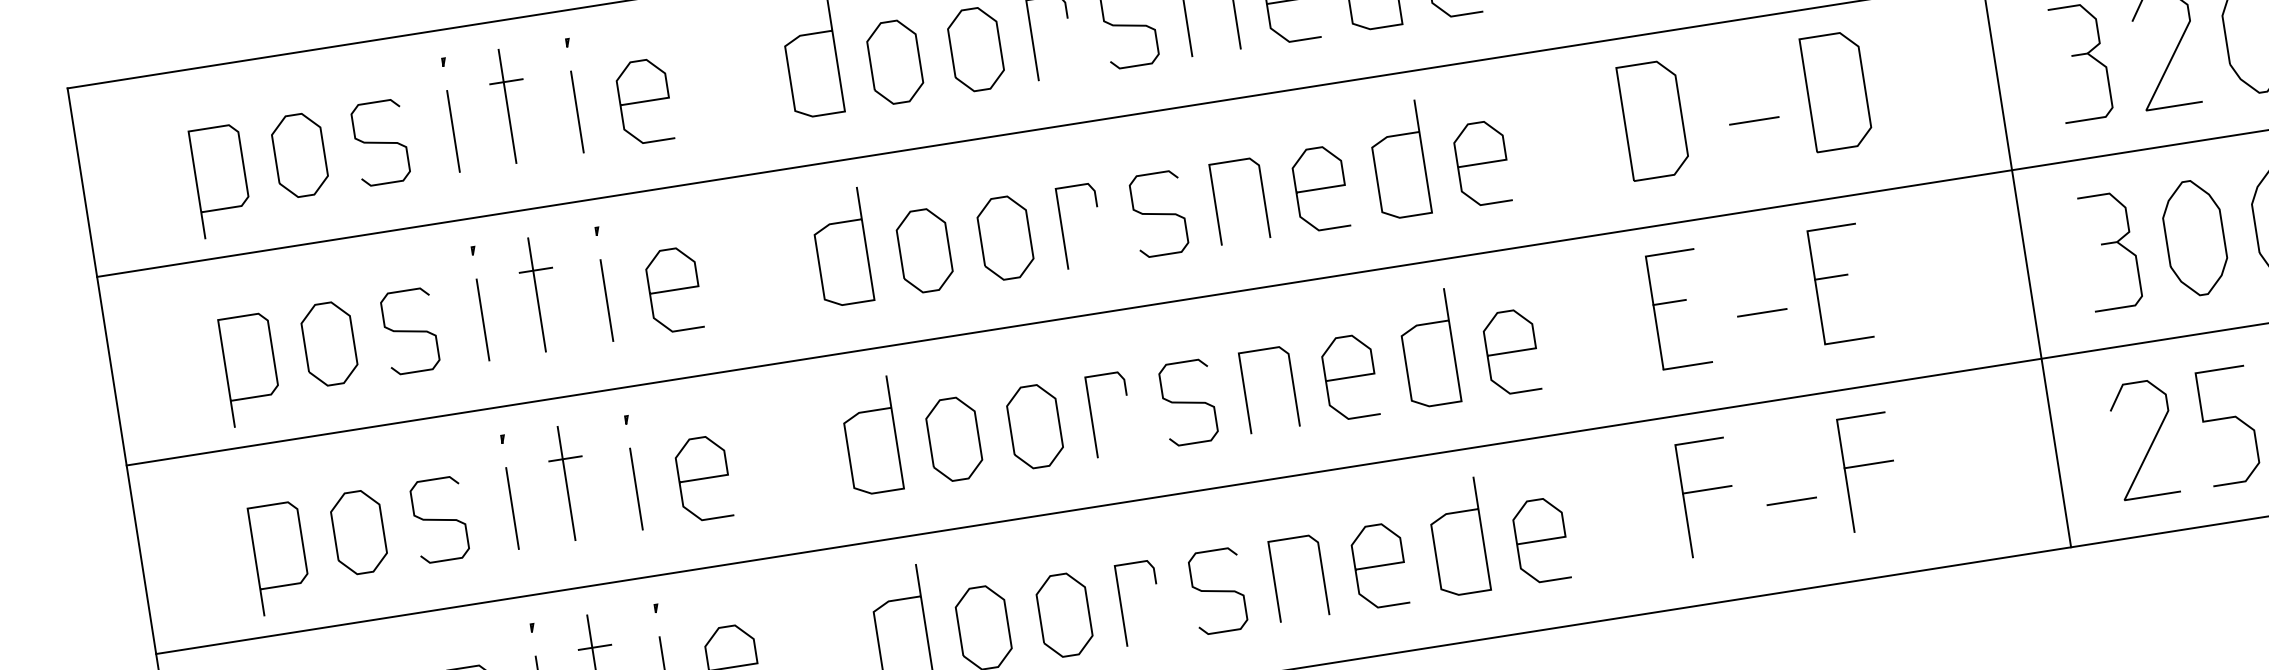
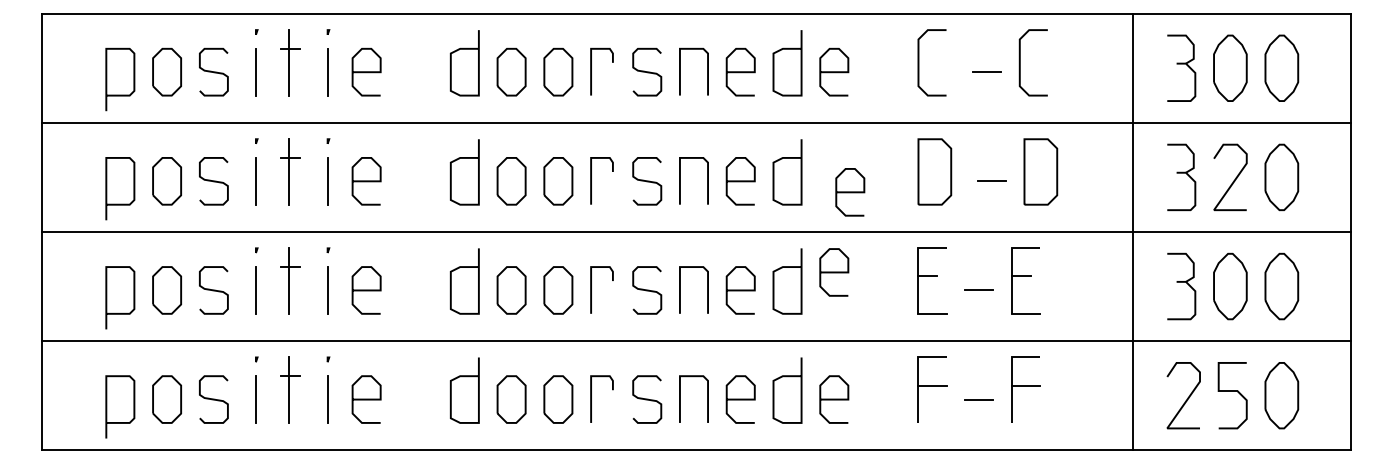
curve: (1482, 163) -> (850, 192), moved
curve: (1512, 352) -> (834, 272), moved

